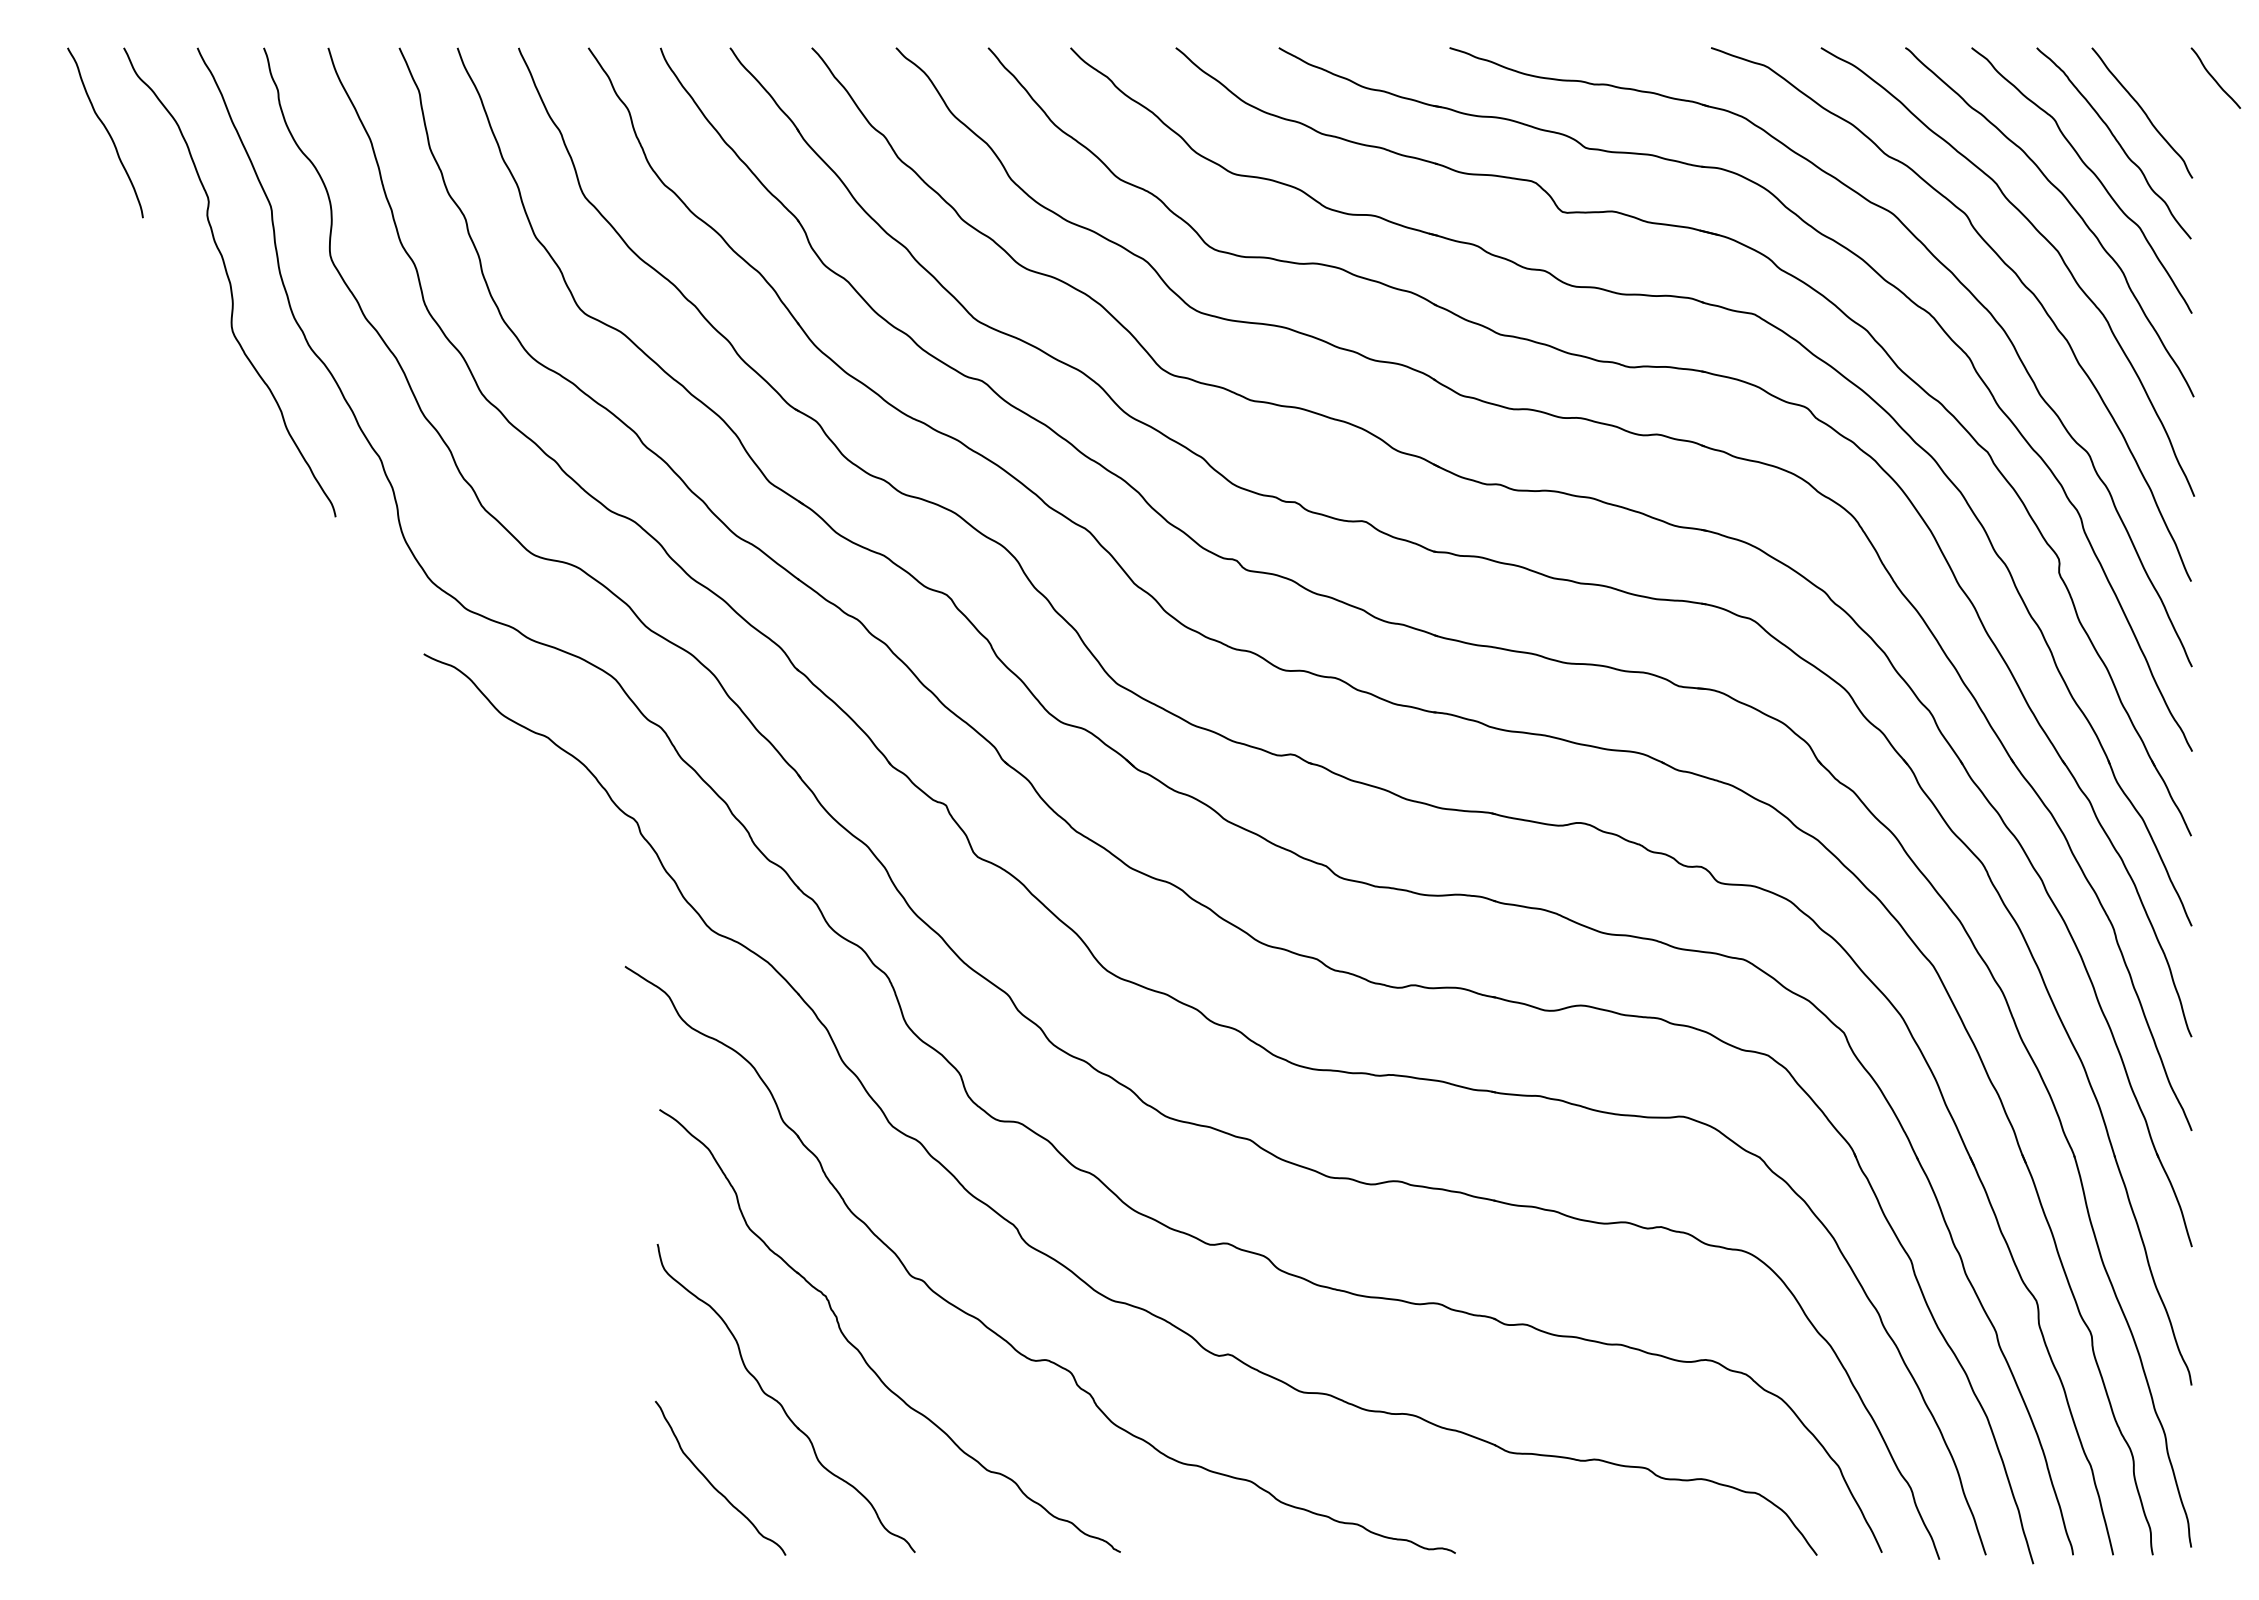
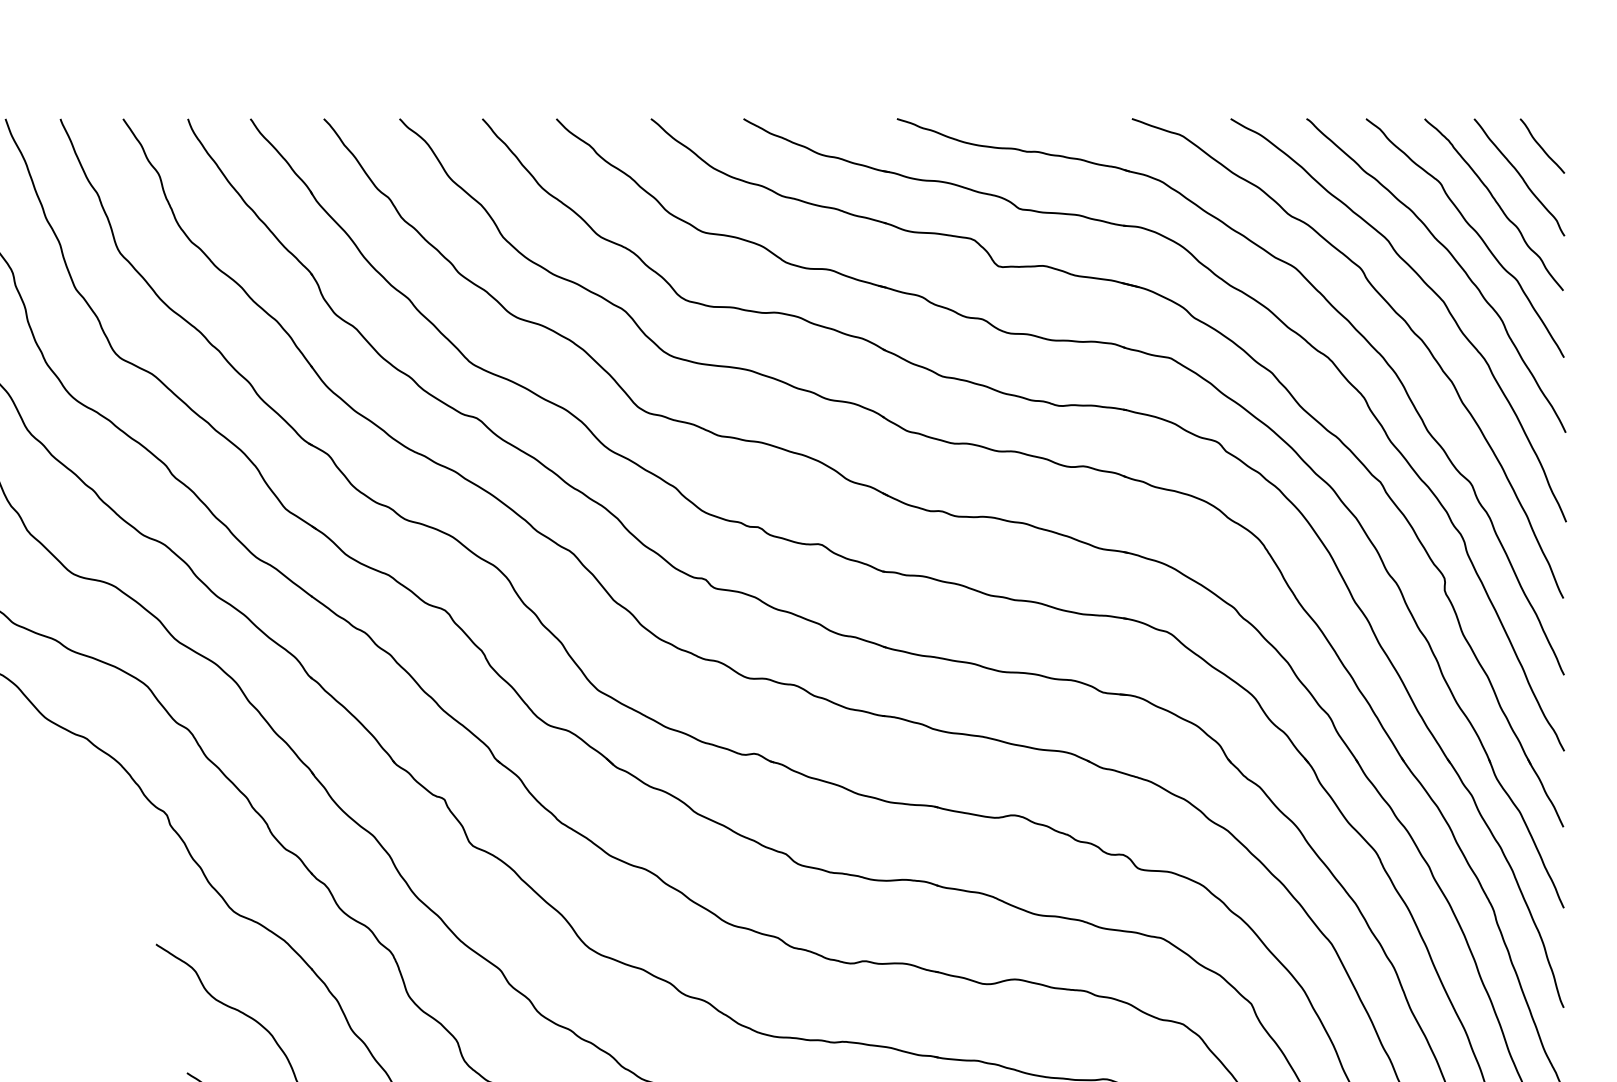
curve: (2214, 78) -> (1541, 146), moved

